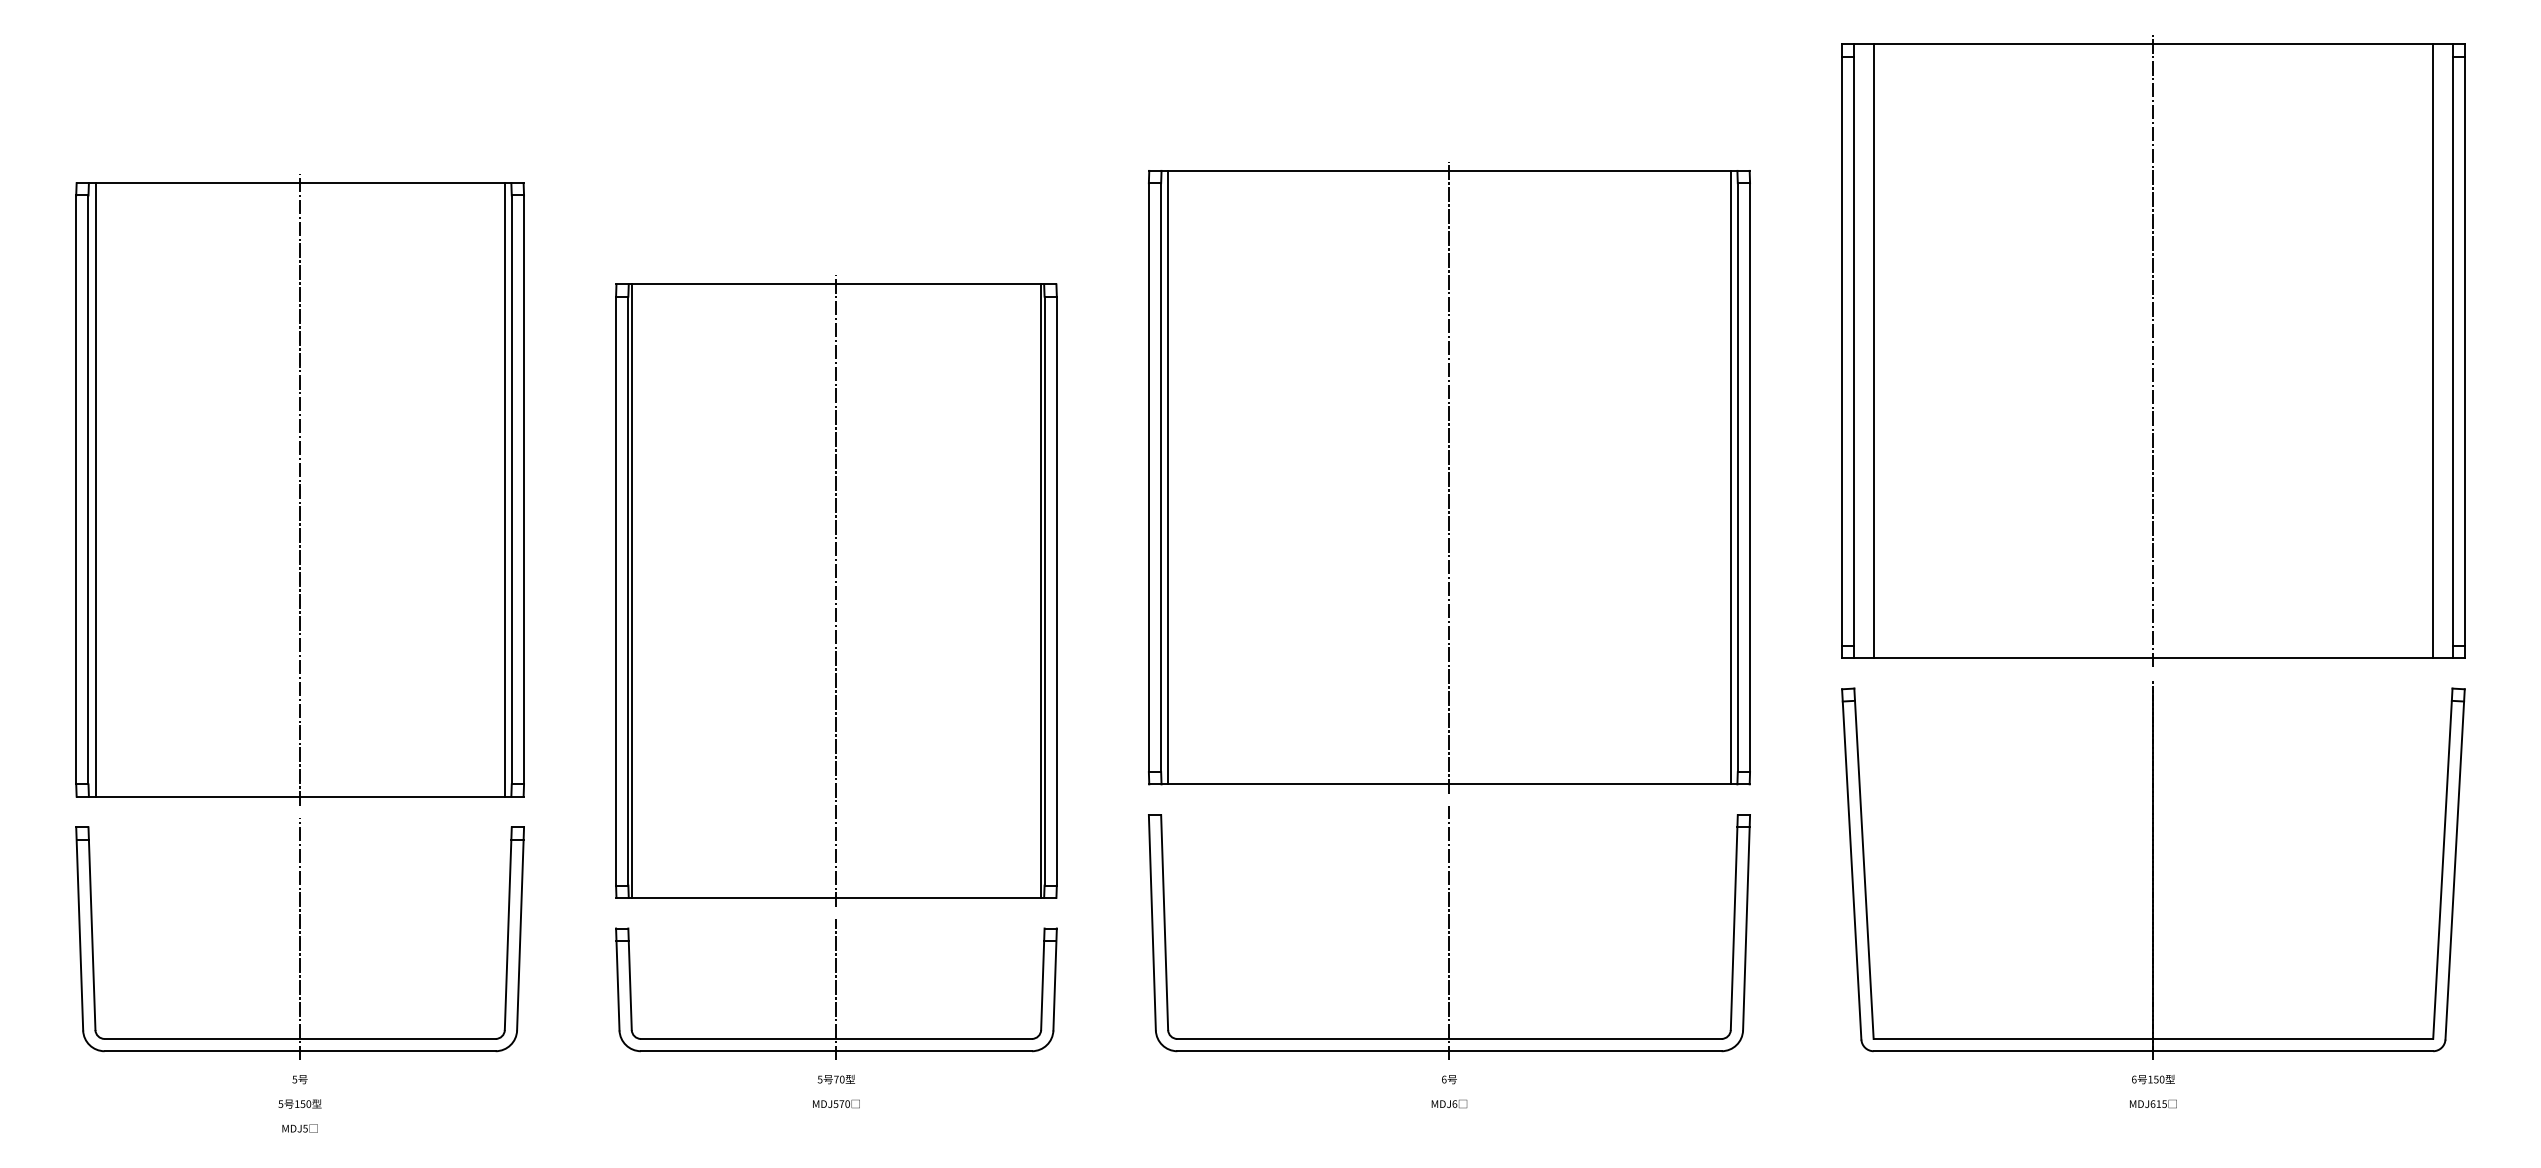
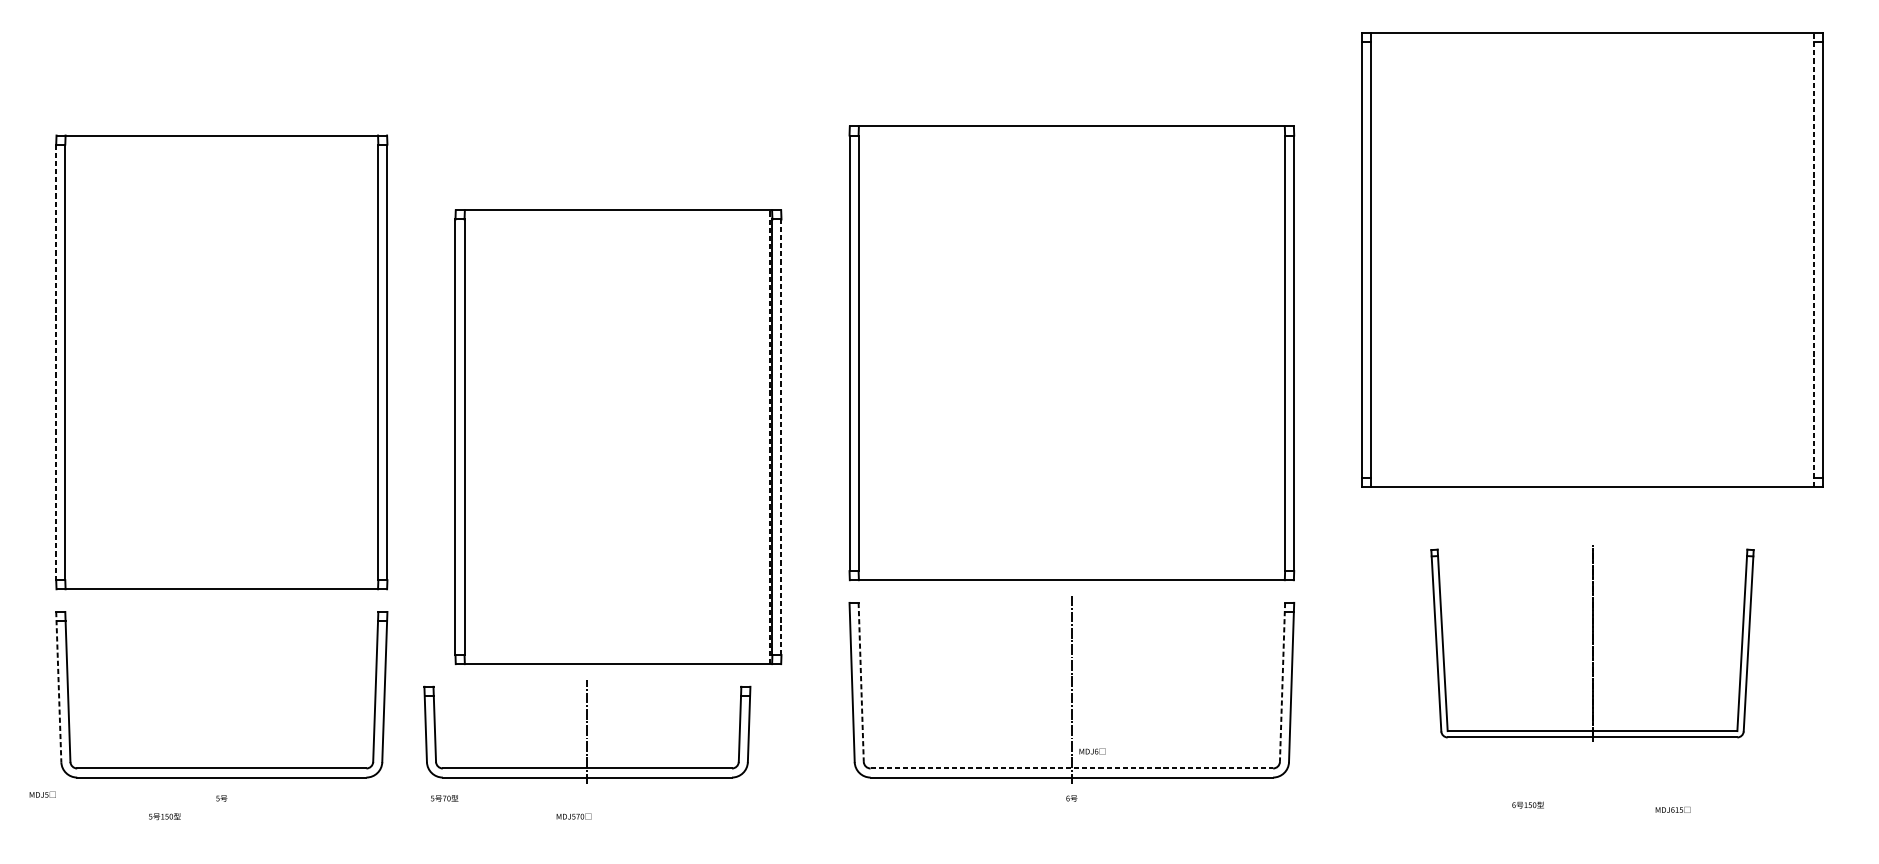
line: (1873, 350) -> (1385, 259), removed
line: (2433, 350) -> (1799, 259), removed
line: (2153, 351) -> (1592, 260), removed
line: (2452, 351) -> (1813, 260), solid -> dashed
line: (1168, 477) -> (864, 353), removed
line: (1449, 477) -> (1071, 353), removed
line: (1730, 477) -> (1279, 353), removed
line: (95, 489) -> (70, 362), removed
line: (300, 489) -> (222, 362), removed
line: (504, 489) -> (372, 362), removed
line: (76, 490) -> (56, 362), solid -> dashed
line: (632, 590) -> (467, 436), removed
line: (1056, 590) -> (781, 436), solid -> dashed
line: (836, 591) -> (618, 437), removed
line: (1040, 591) -> (769, 437), solid -> dashed
part: (2153, 870) -> (1592, 643), size x0.7
line: (1164, 922) -> (861, 682), solid -> dashed
line: (1734, 922) -> (1282, 682), solid -> dashed
line: (79, 928) -> (58, 686), solid -> dashed
line: (300, 939) -> (222, 694), removed
part: (836, 989) -> (587, 731), moved
line: (1449, 1038) -> (1071, 768), solid -> dashed
text: (835, 1079) -> (443, 798), moved
text: (2153, 1079) -> (1528, 805), moved
text: (299, 1103) -> (164, 816), moved
text: (836, 1103) -> (574, 816), moved
text: (1449, 1103) -> (1092, 751), moved
text: (2153, 1103) -> (1673, 809), moved
text: (299, 1128) -> (42, 794), moved

